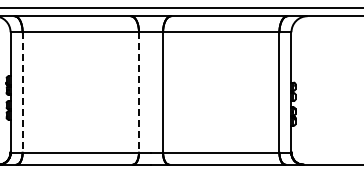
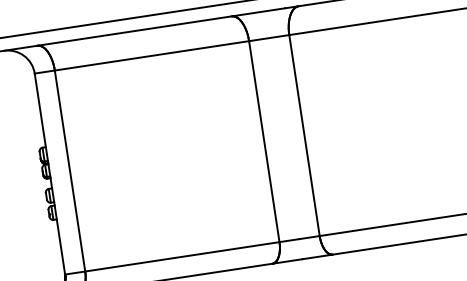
line: (22, 92) -> (69, 171), dashed -> solid
line: (138, 92) -> (263, 141), dashed -> solid

